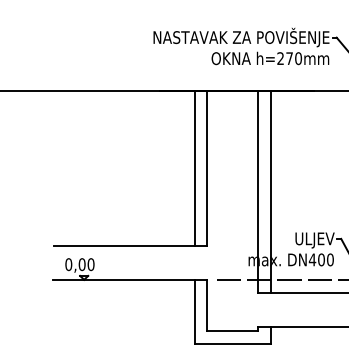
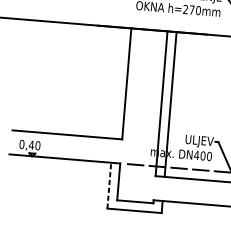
line: (194, 168) -> (117, 83), removed
text: (81, 264) -> (31, 145), 0,00 -> 0,40
line: (194, 311) -> (109, 185), solid -> dashed

